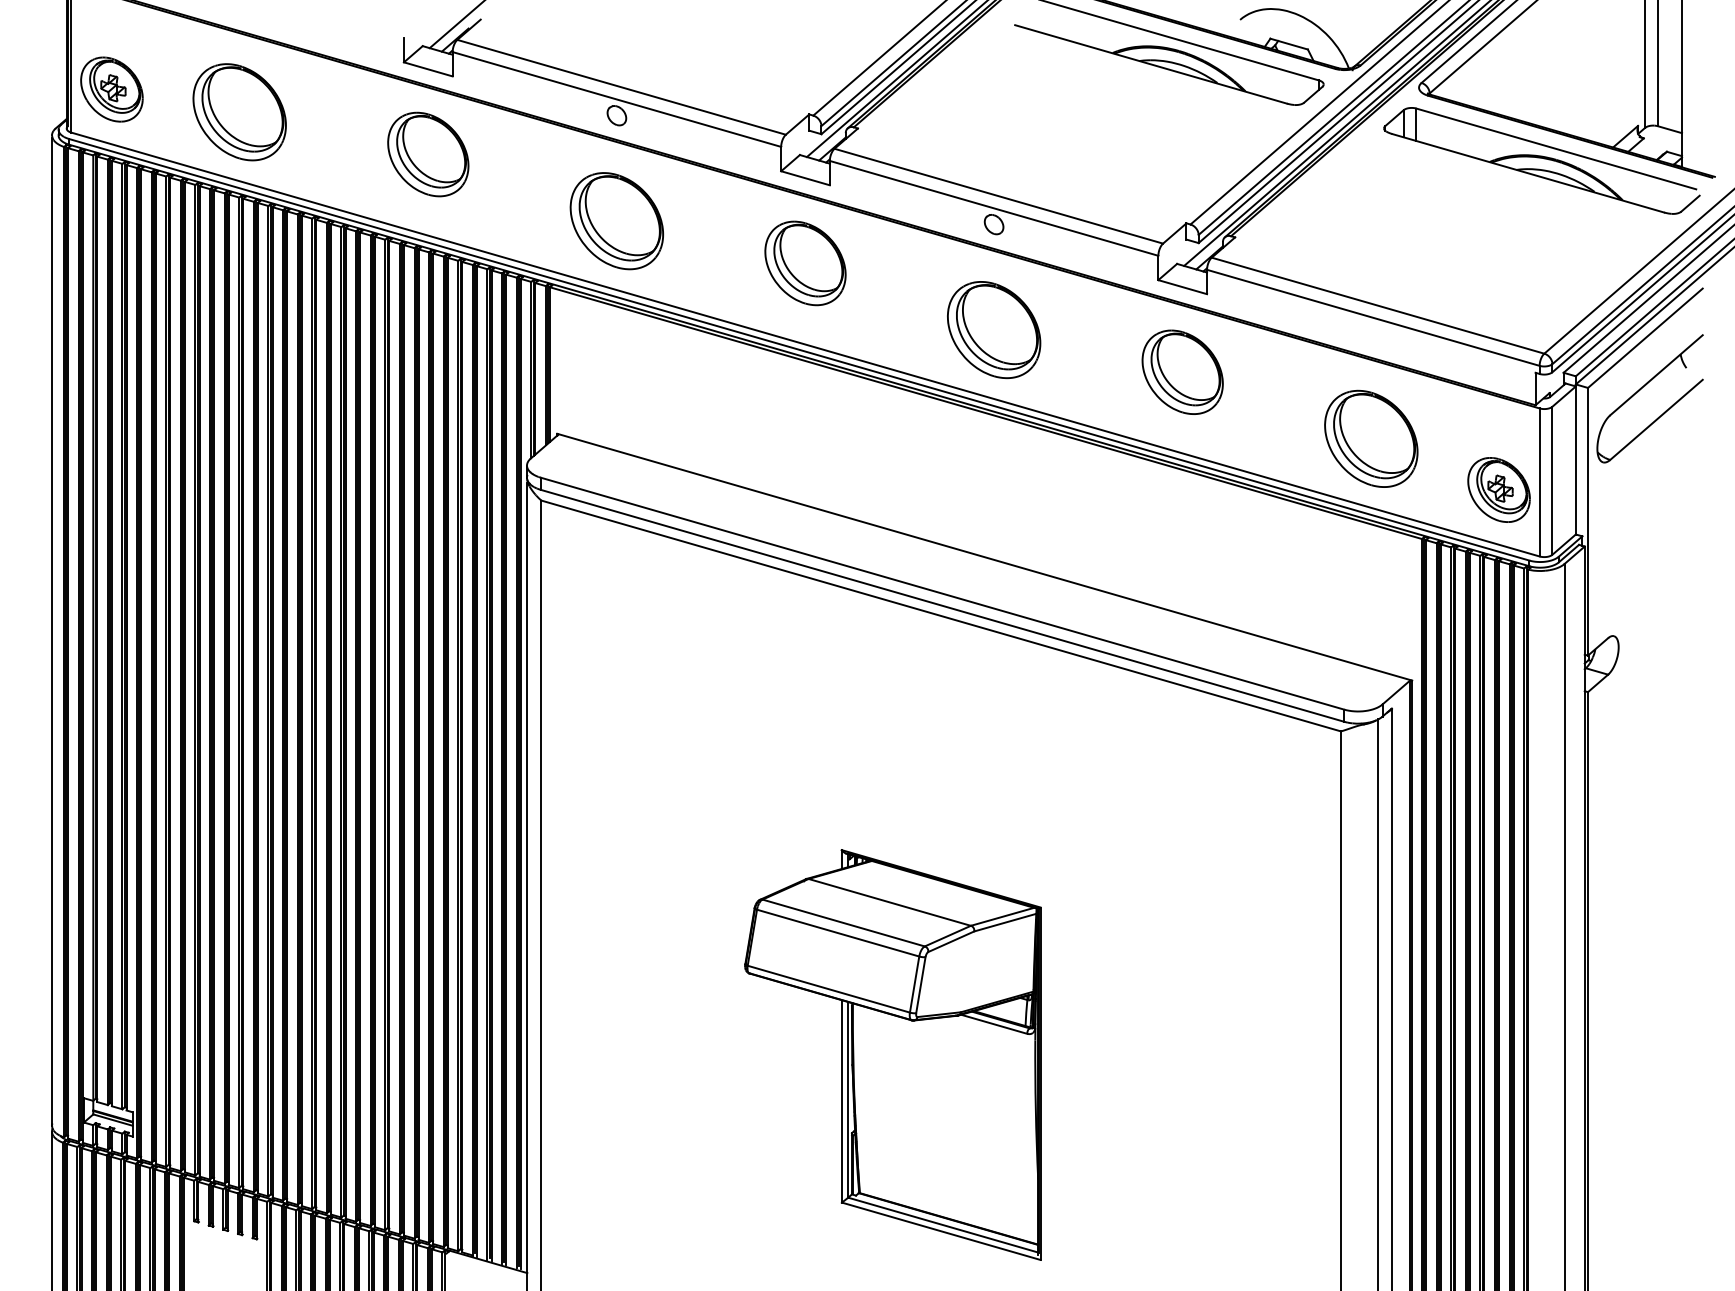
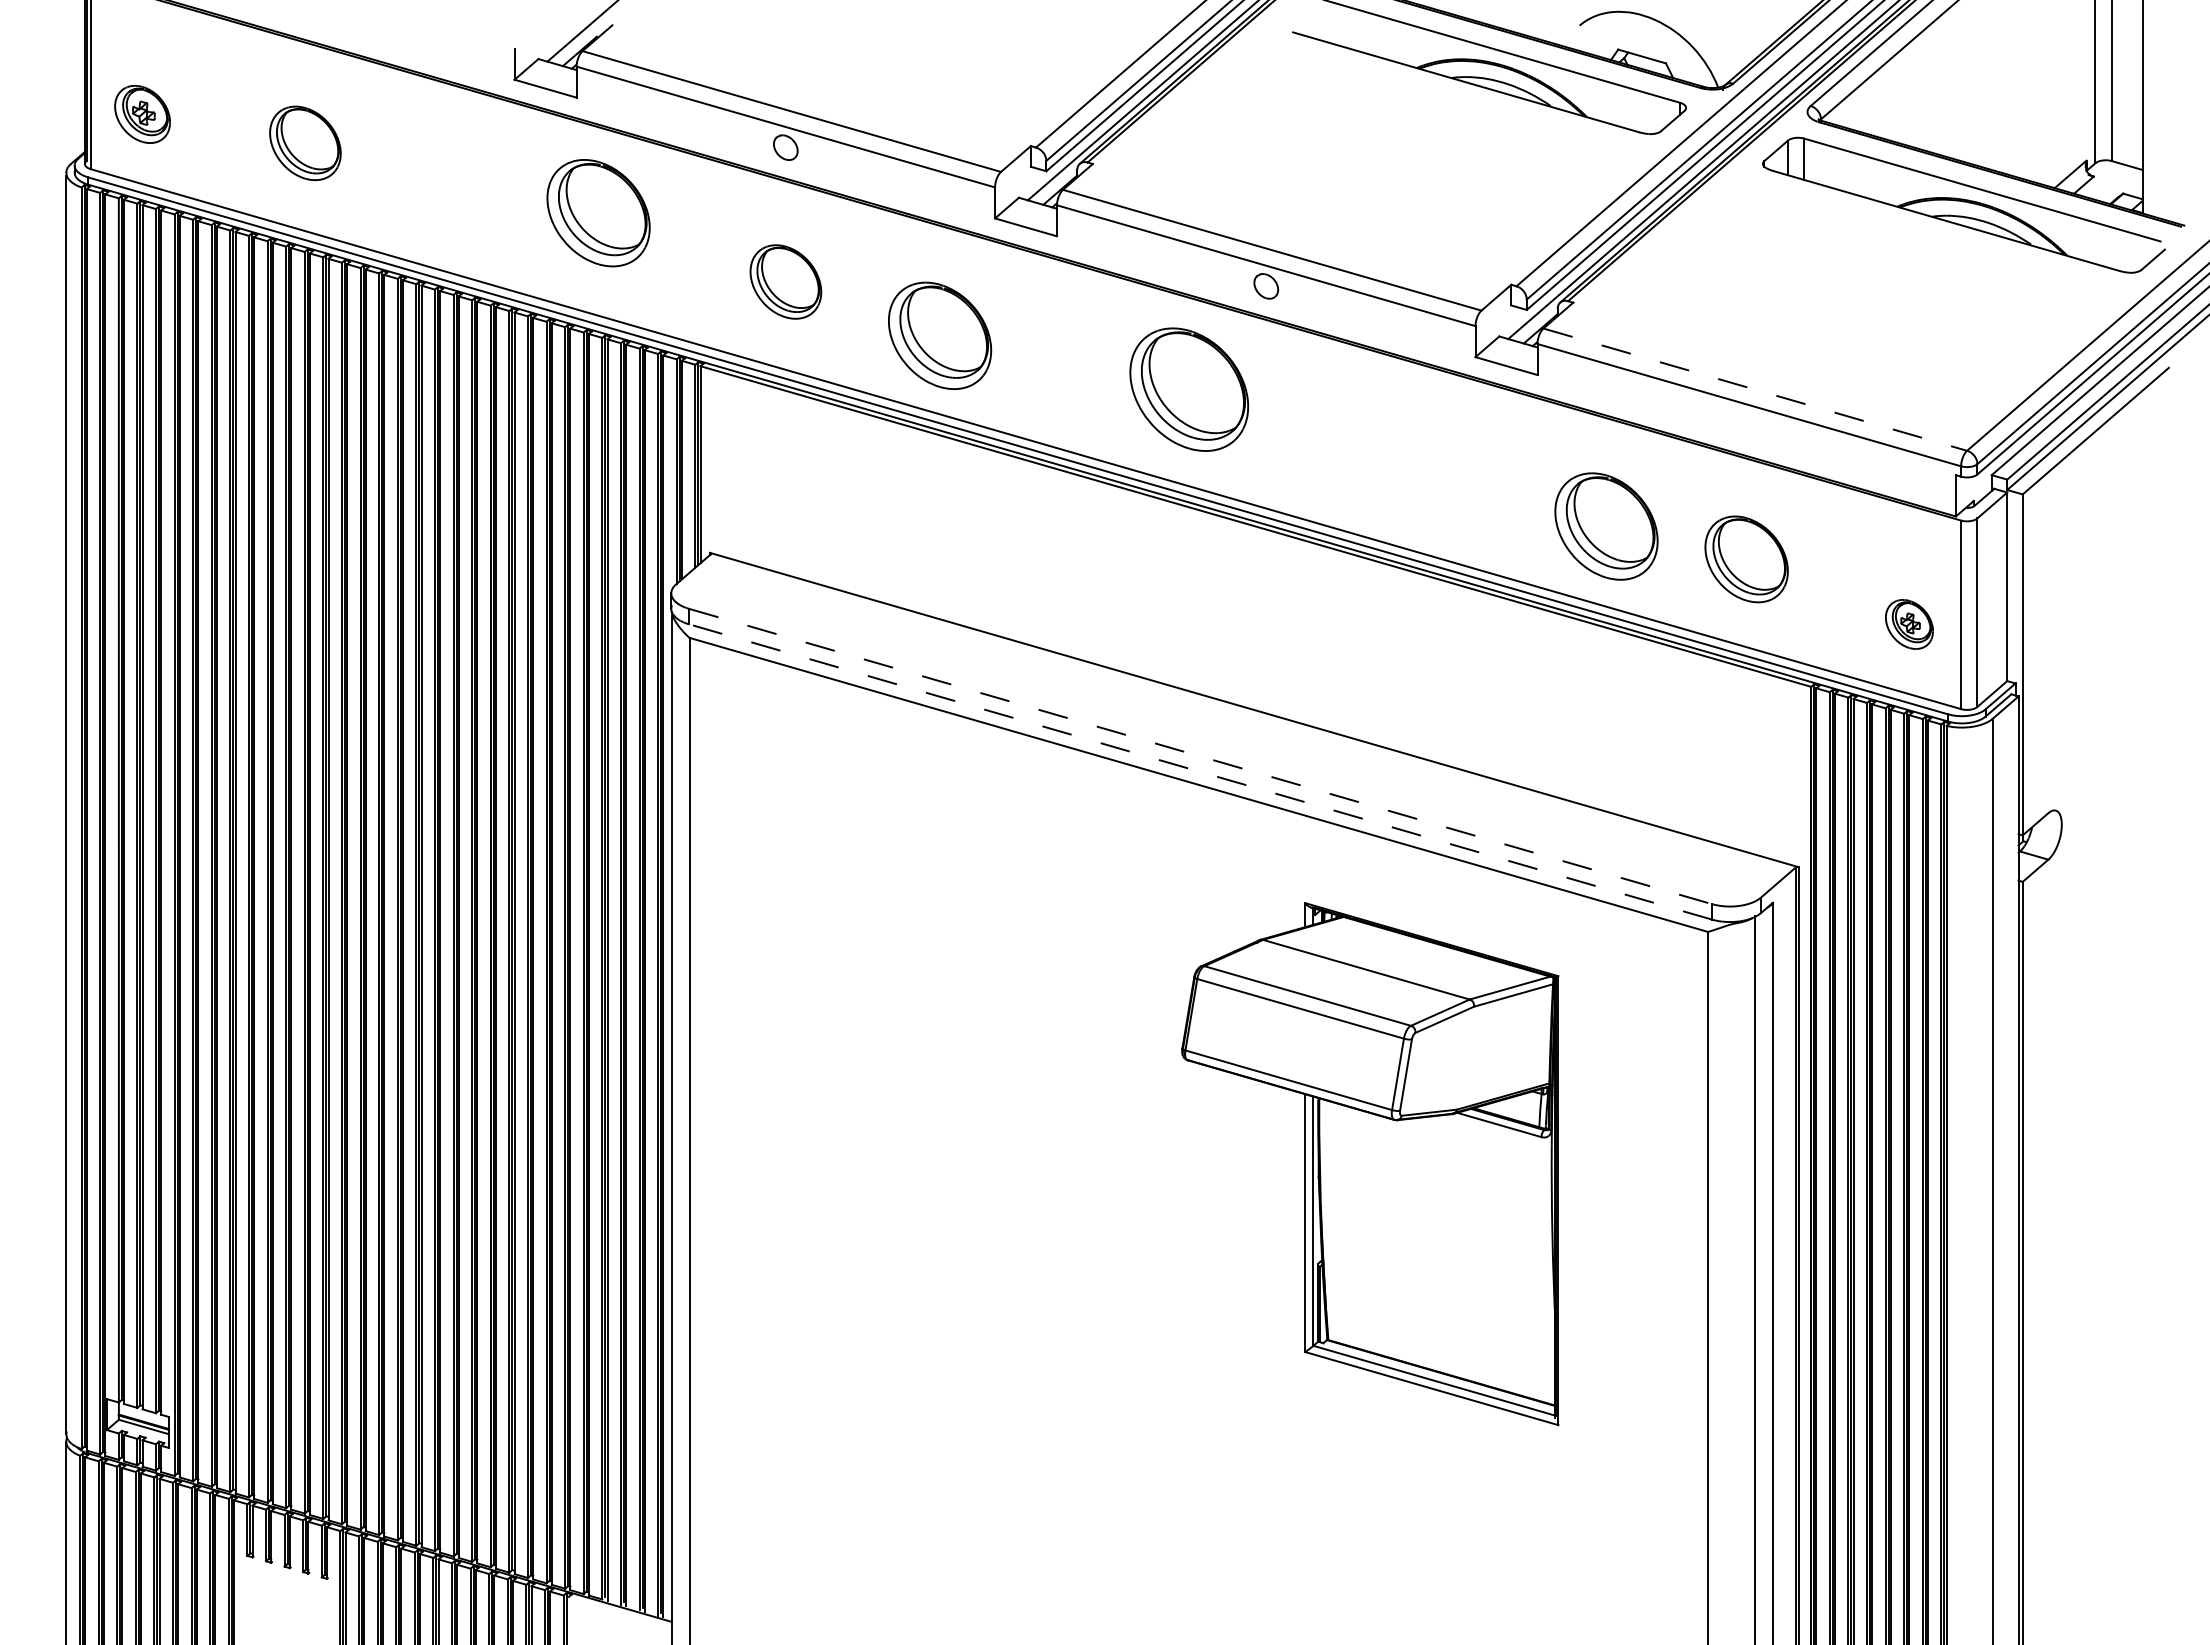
part: (111, 89) -> (142, 114), size x0.7
part: (239, 112) -> (305, 143), size x0.6
part: (428, 154) -> (598, 213), moved
part: (616, 220) -> (785, 281), size x0.6
part: (805, 263) -> (940, 335), moved
line: (1378, 305) -> (1755, 389), solid -> dashed
part: (994, 329) -> (1189, 389), moved
part: (1182, 372) -> (1606, 526), moved
part: (1641, 389) -> (2090, 496), removed
part: (1371, 439) -> (1746, 559), size x0.7
part: (1499, 490) -> (1909, 624), size x0.6
line: (943, 593) -> (1201, 756), solid -> dashed
line: (942, 605) -> (1200, 771), solid -> dashed
part: (893, 1055) -> (1370, 1164), moved

